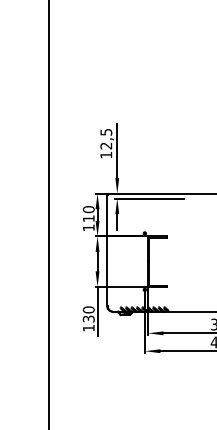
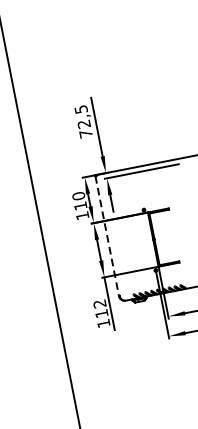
text: (106, 154) -> (86, 133), 12,5 -> 72,5
line: (107, 250) -> (107, 236), solid -> dashed
text: (88, 314) -> (100, 308), 130 -> 112

